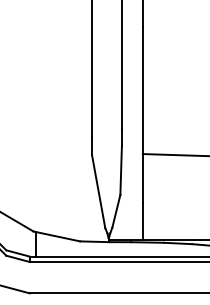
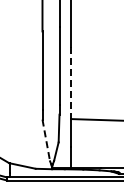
line: (142, 91) -> (71, 83), solid -> dashed
line: (99, 191) -> (46, 140), solid -> dashed

